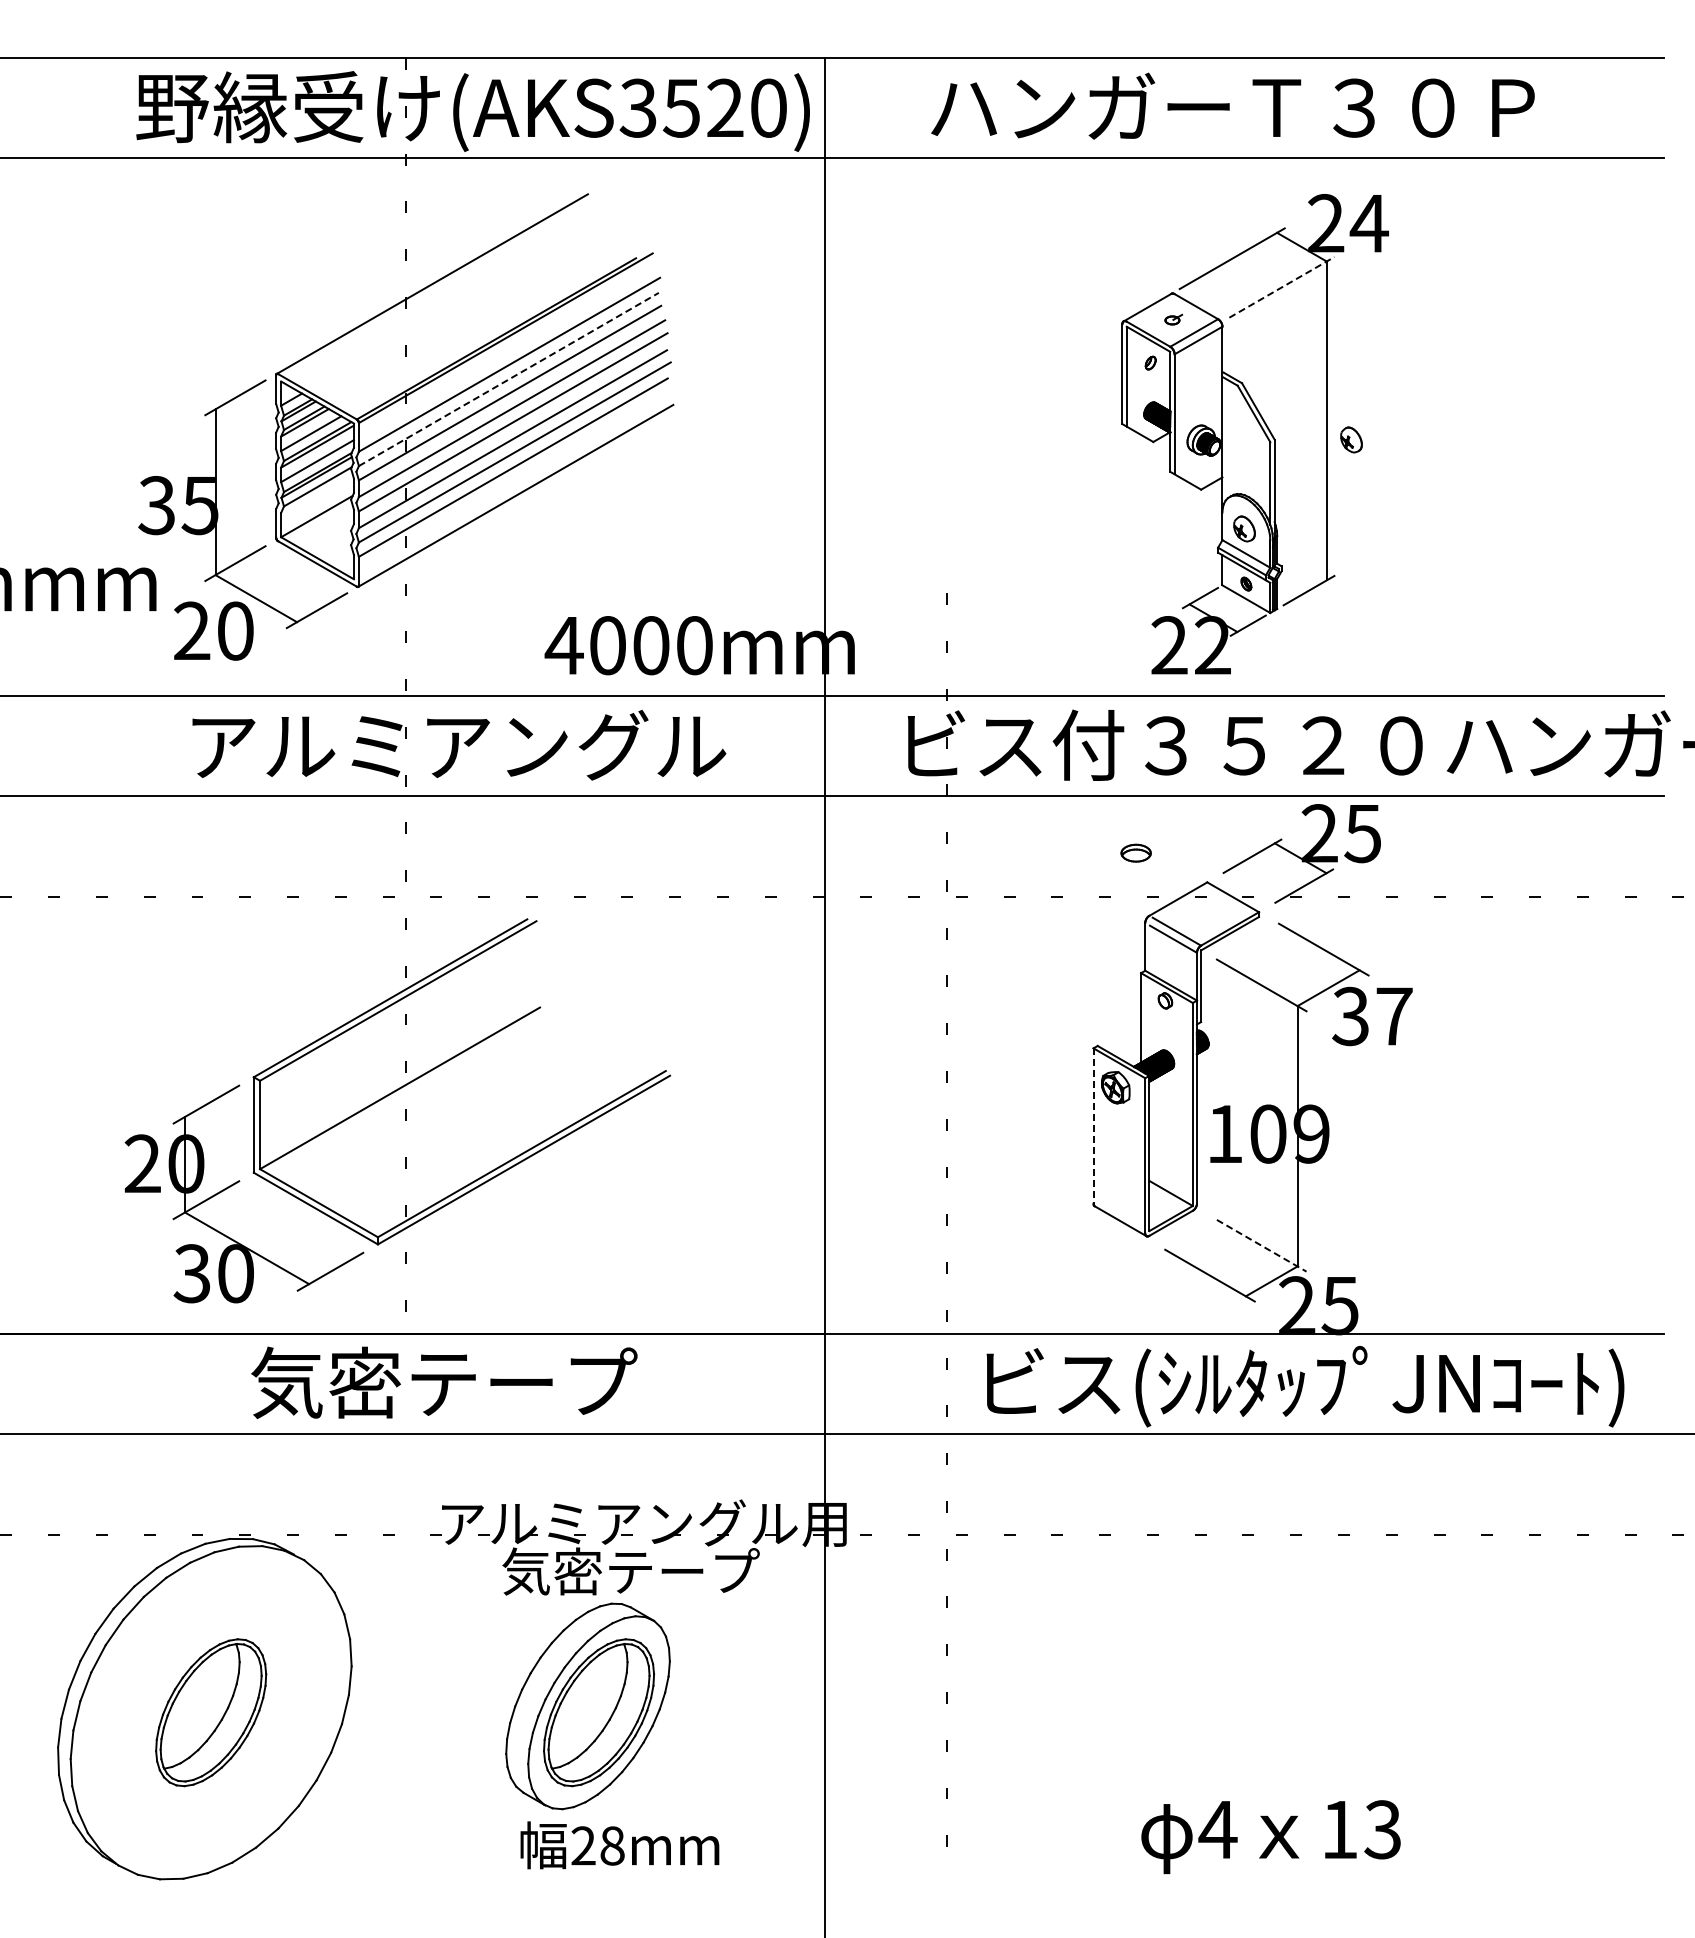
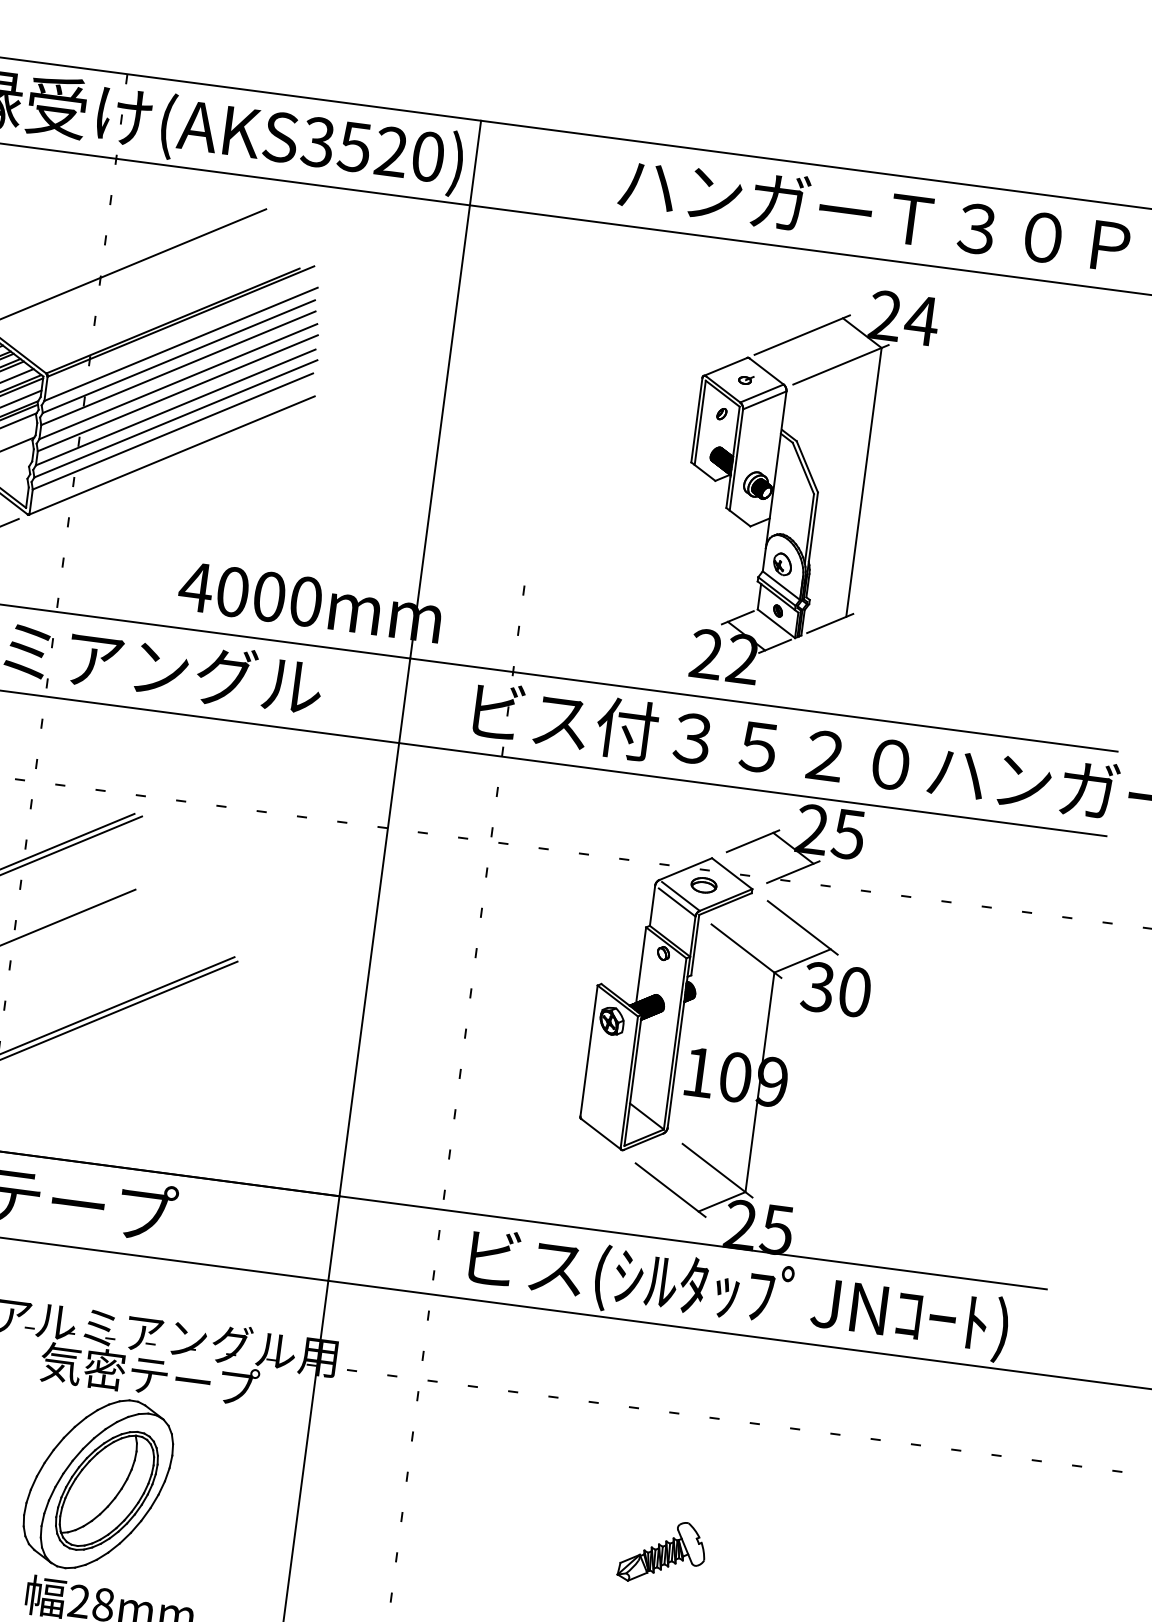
text: (1232, 105) -> (874, 213), moved
line: (1281, 287) -> (840, 364), dashed -> solid
line: (509, 379) -> (179, 356), dashed -> solid
part: (1351, 439) -> (882, 500), removed
part: (1135, 852) -> (703, 884), moved
text: (1394, 1016) -> (854, 992), 37 -> 30
line: (1093, 1126) -> (588, 1051), dashed -> solid
line: (1261, 1245) -> (717, 1170), dashed -> solid
part: (1256, 1699) -> (662, 1552), added

